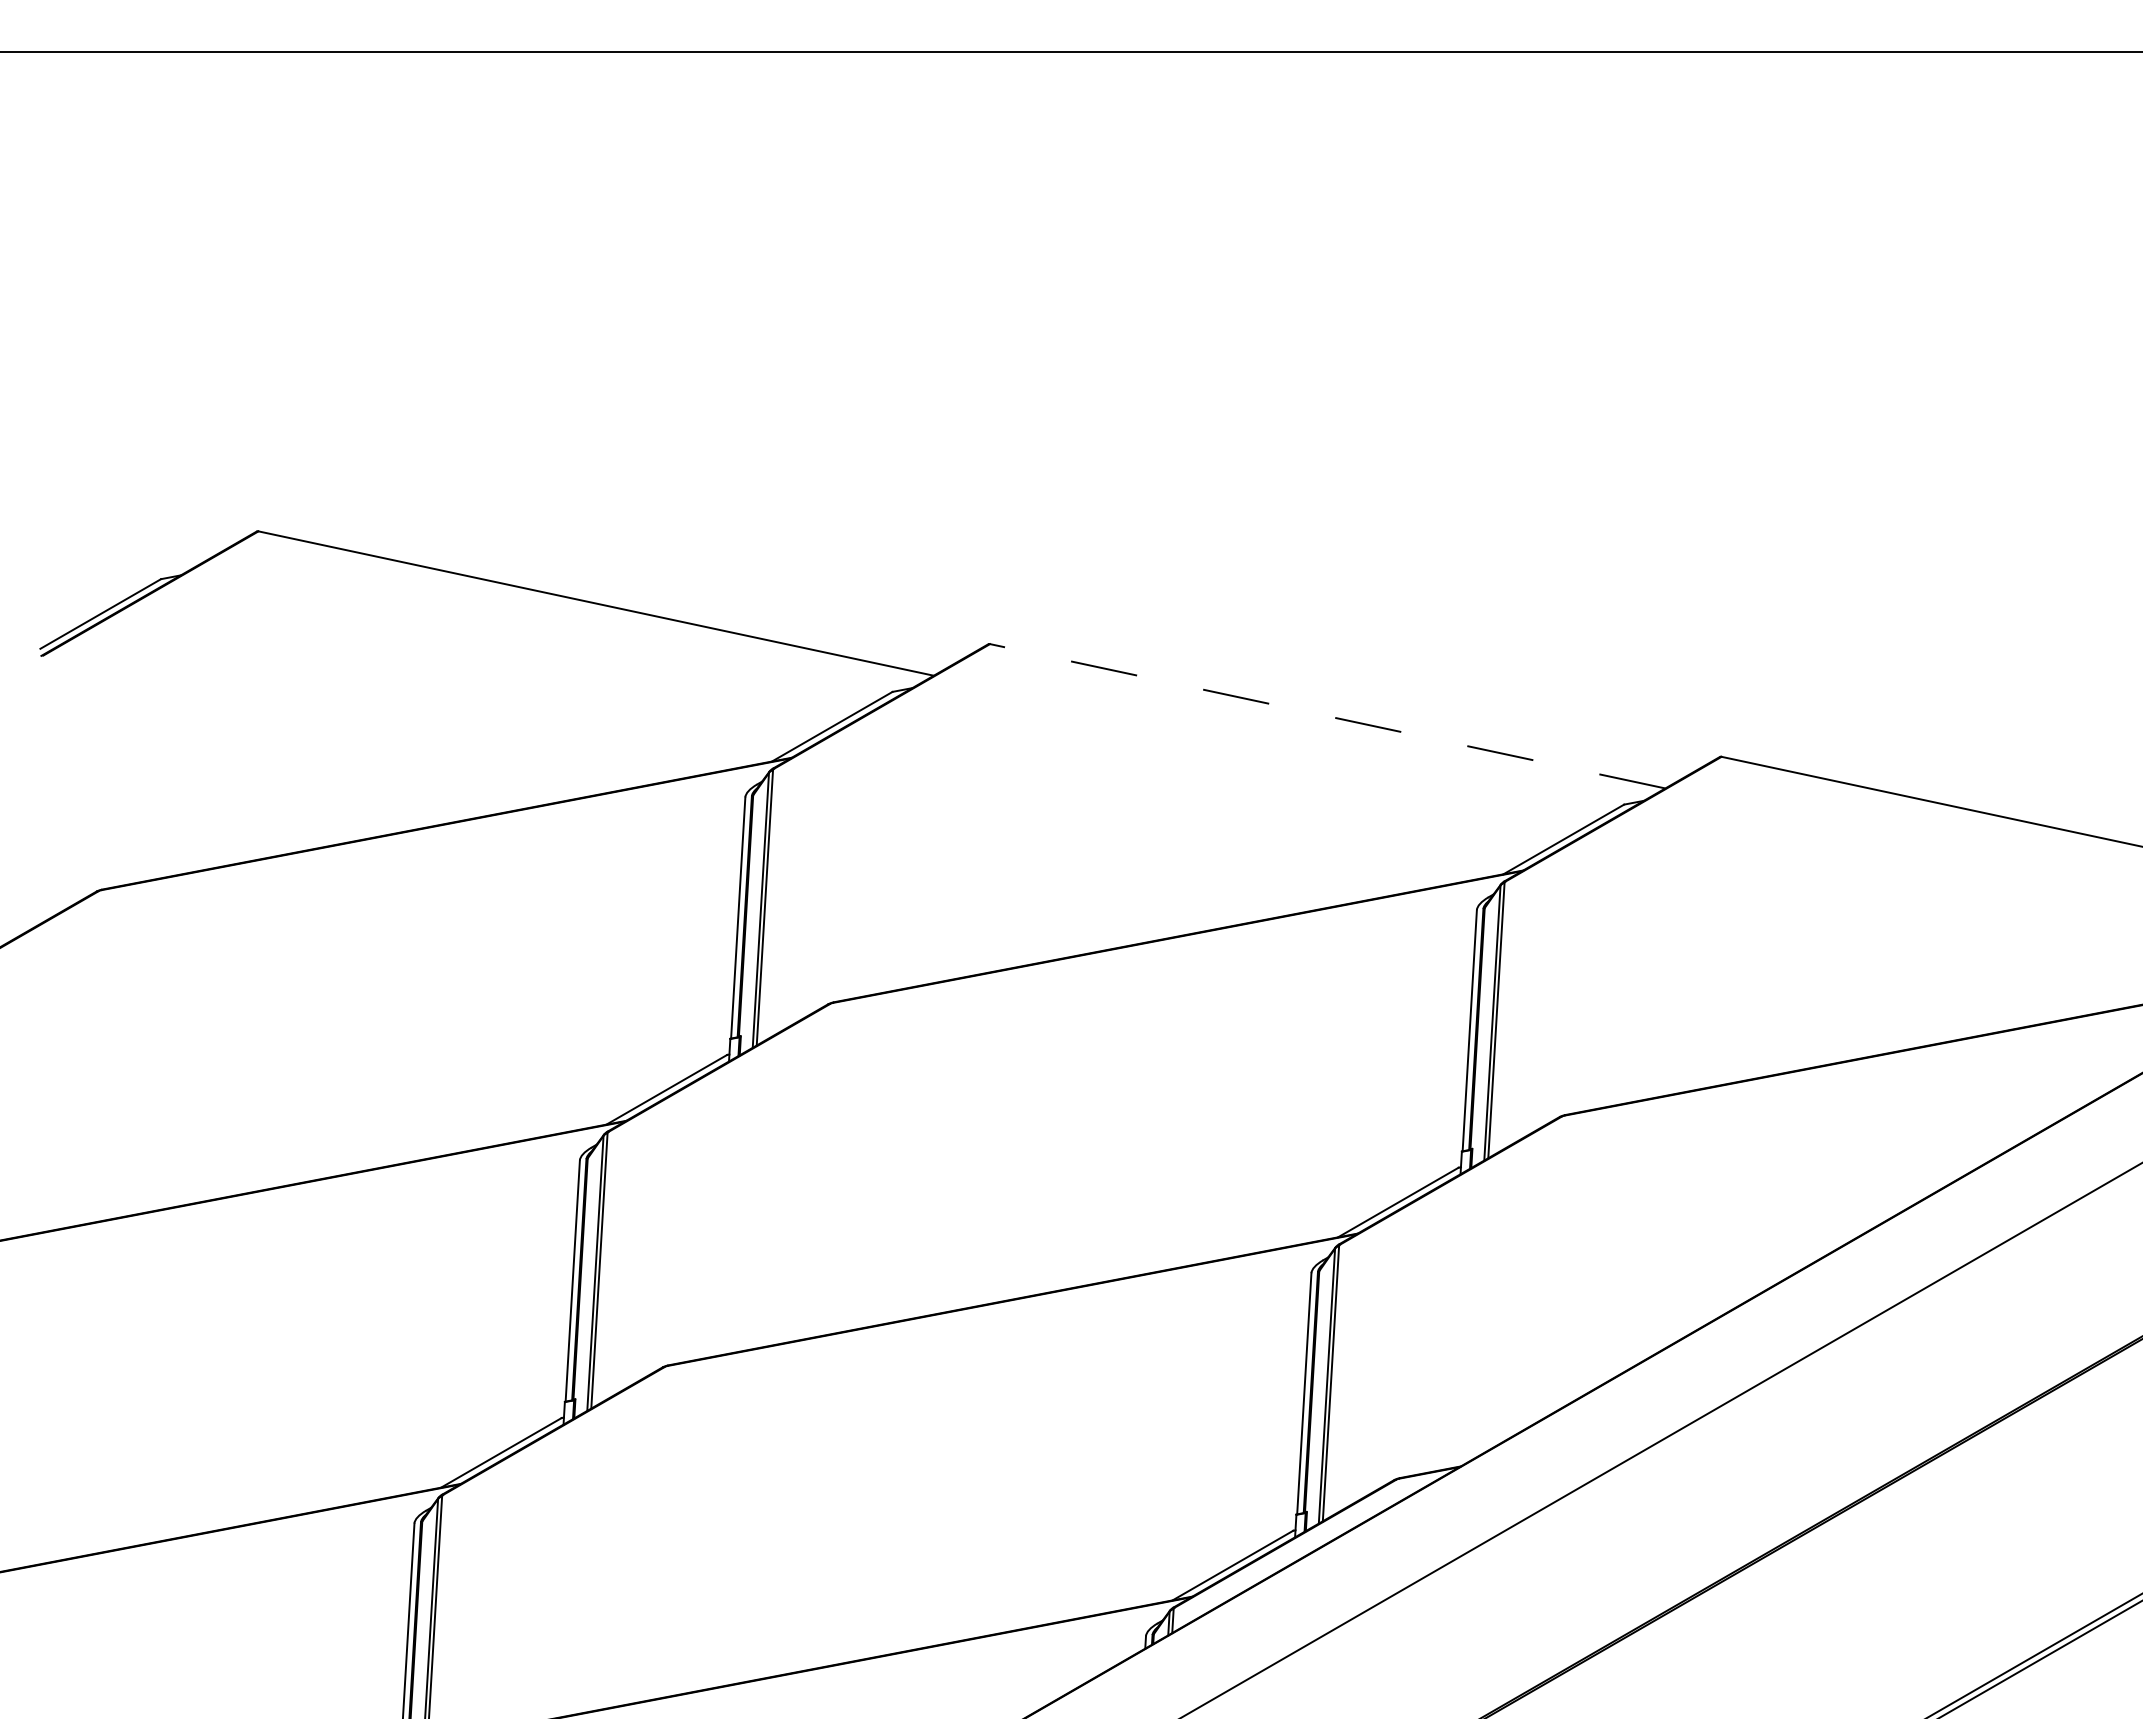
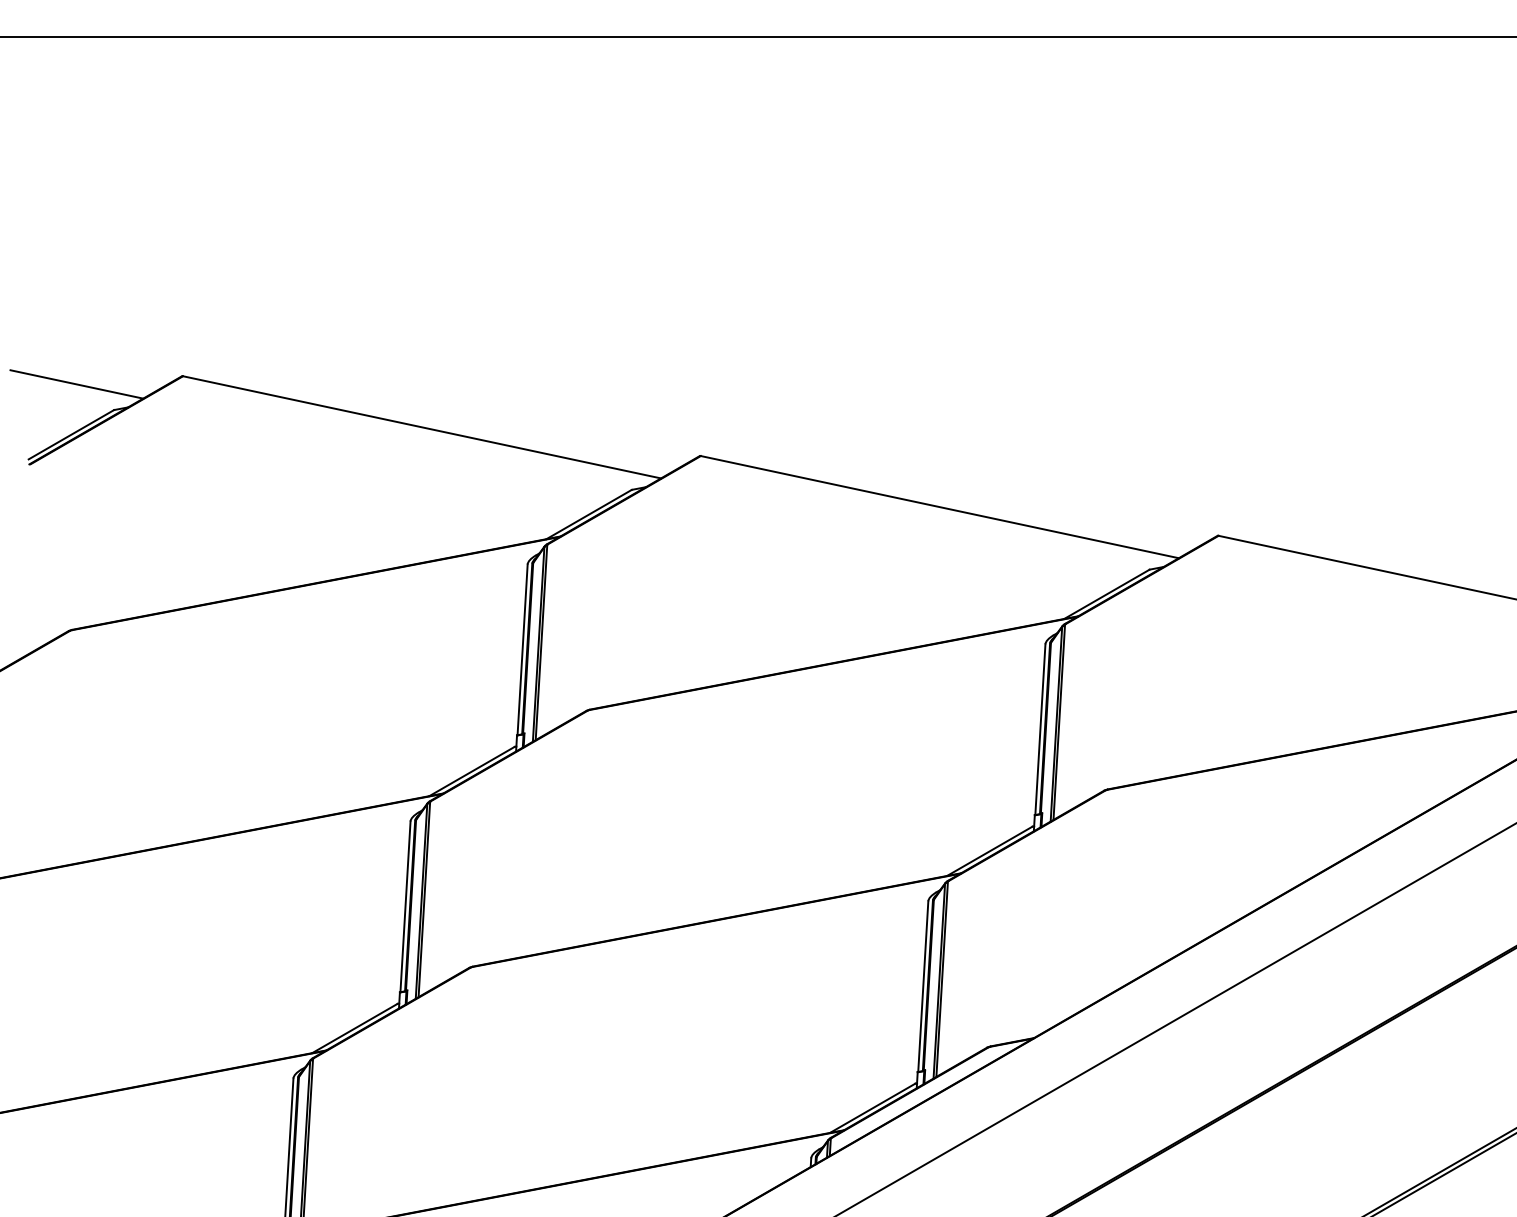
line: (108, 542) -> (76, 384), added
line: (1327, 716) -> (939, 507), dashed -> solid

